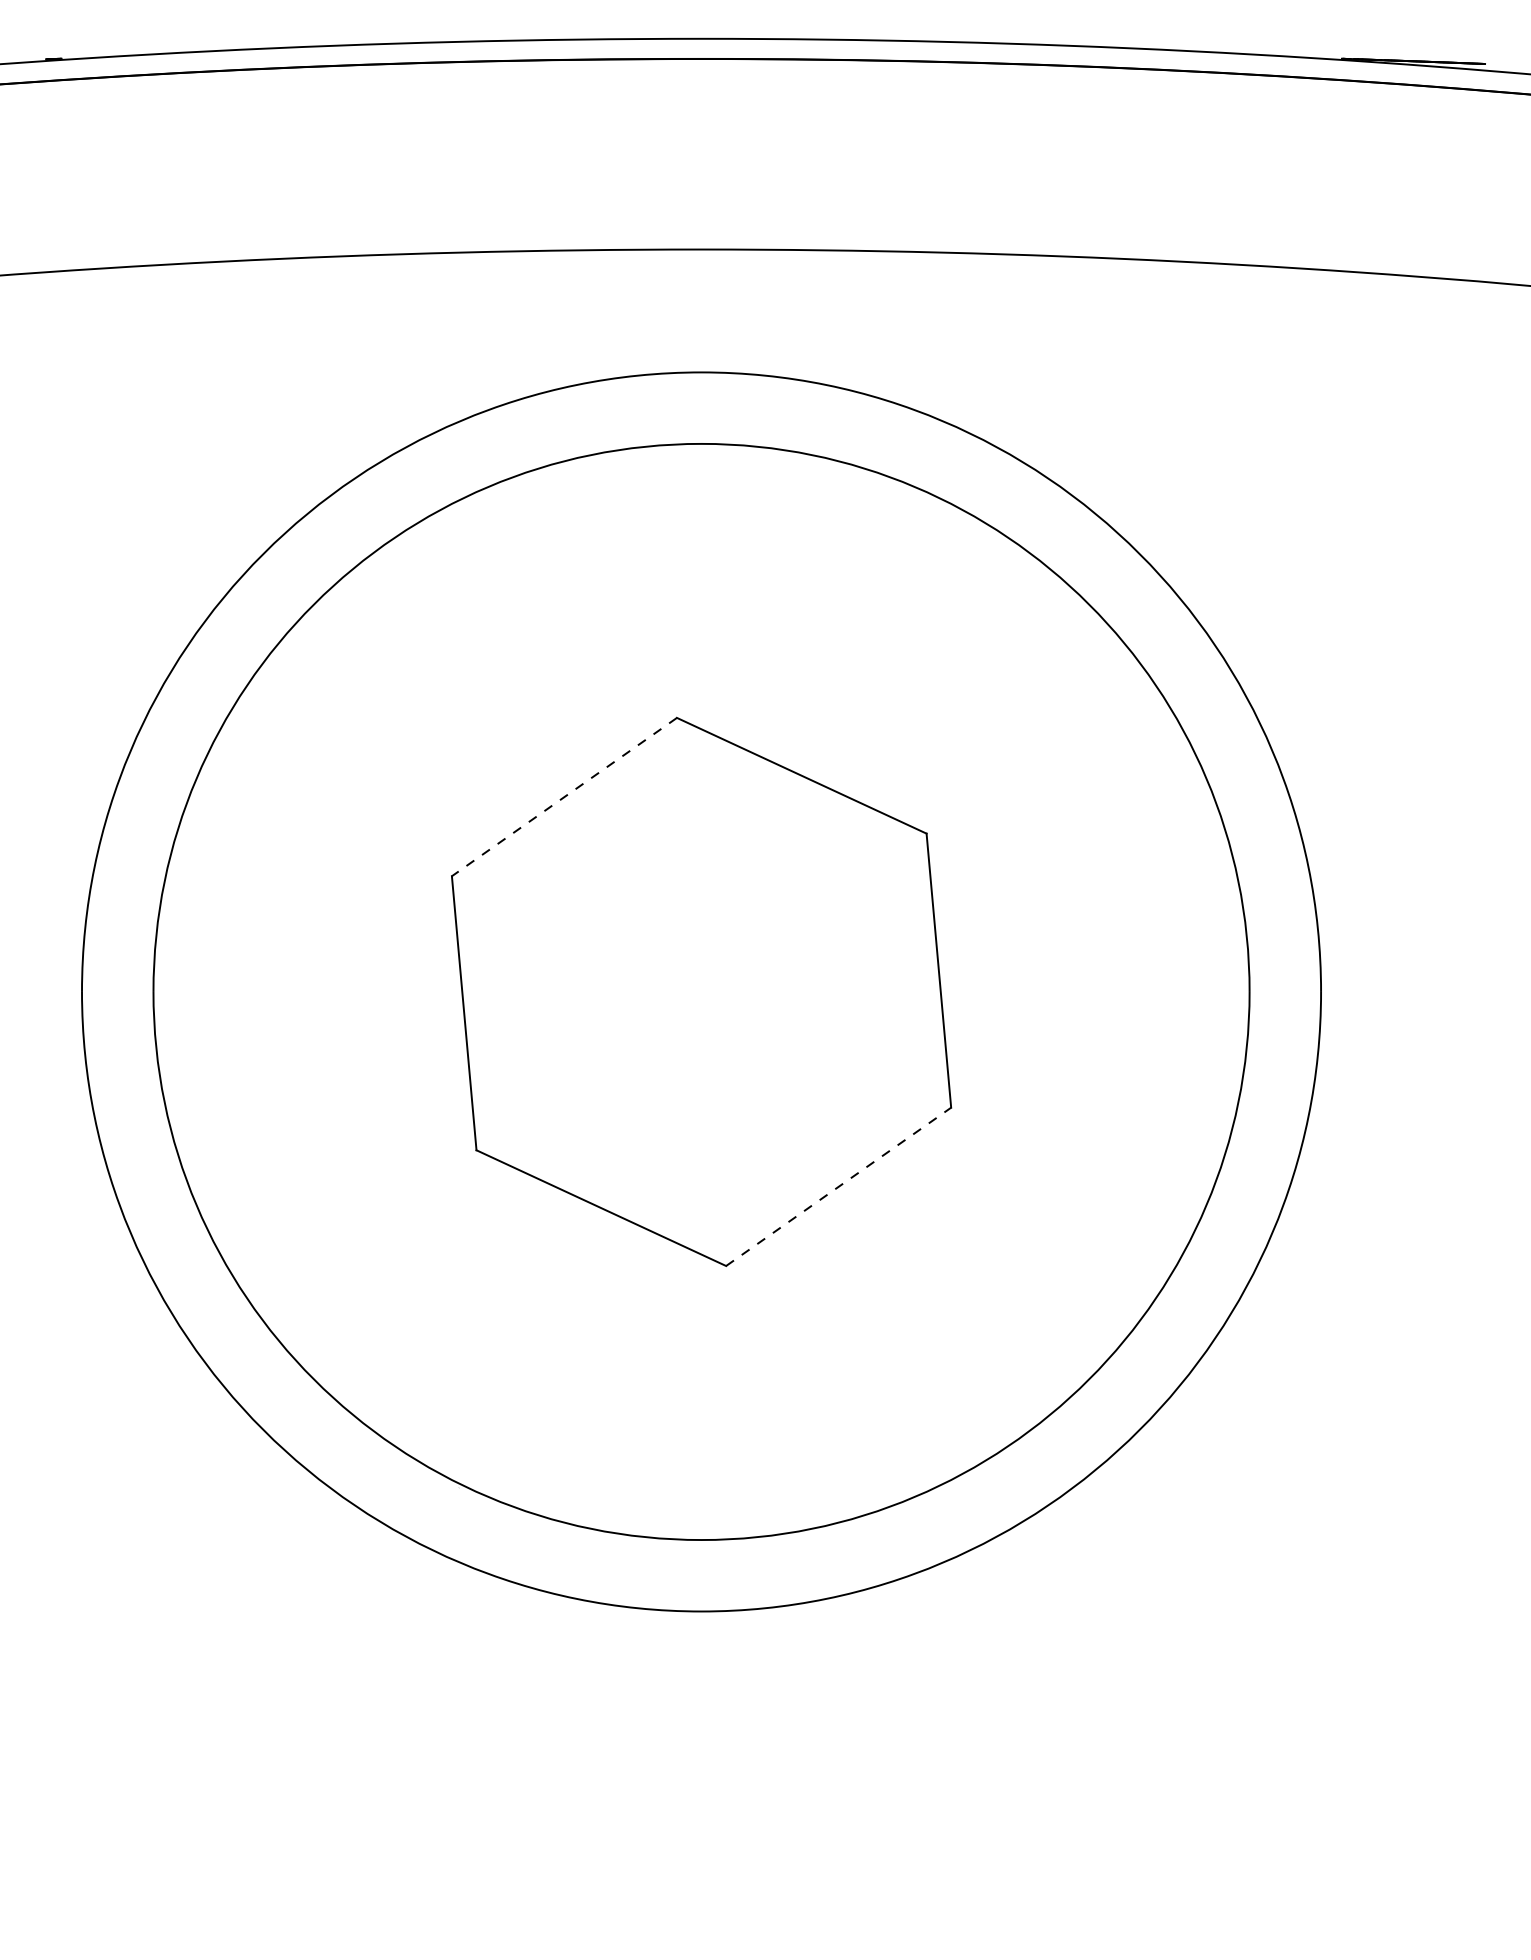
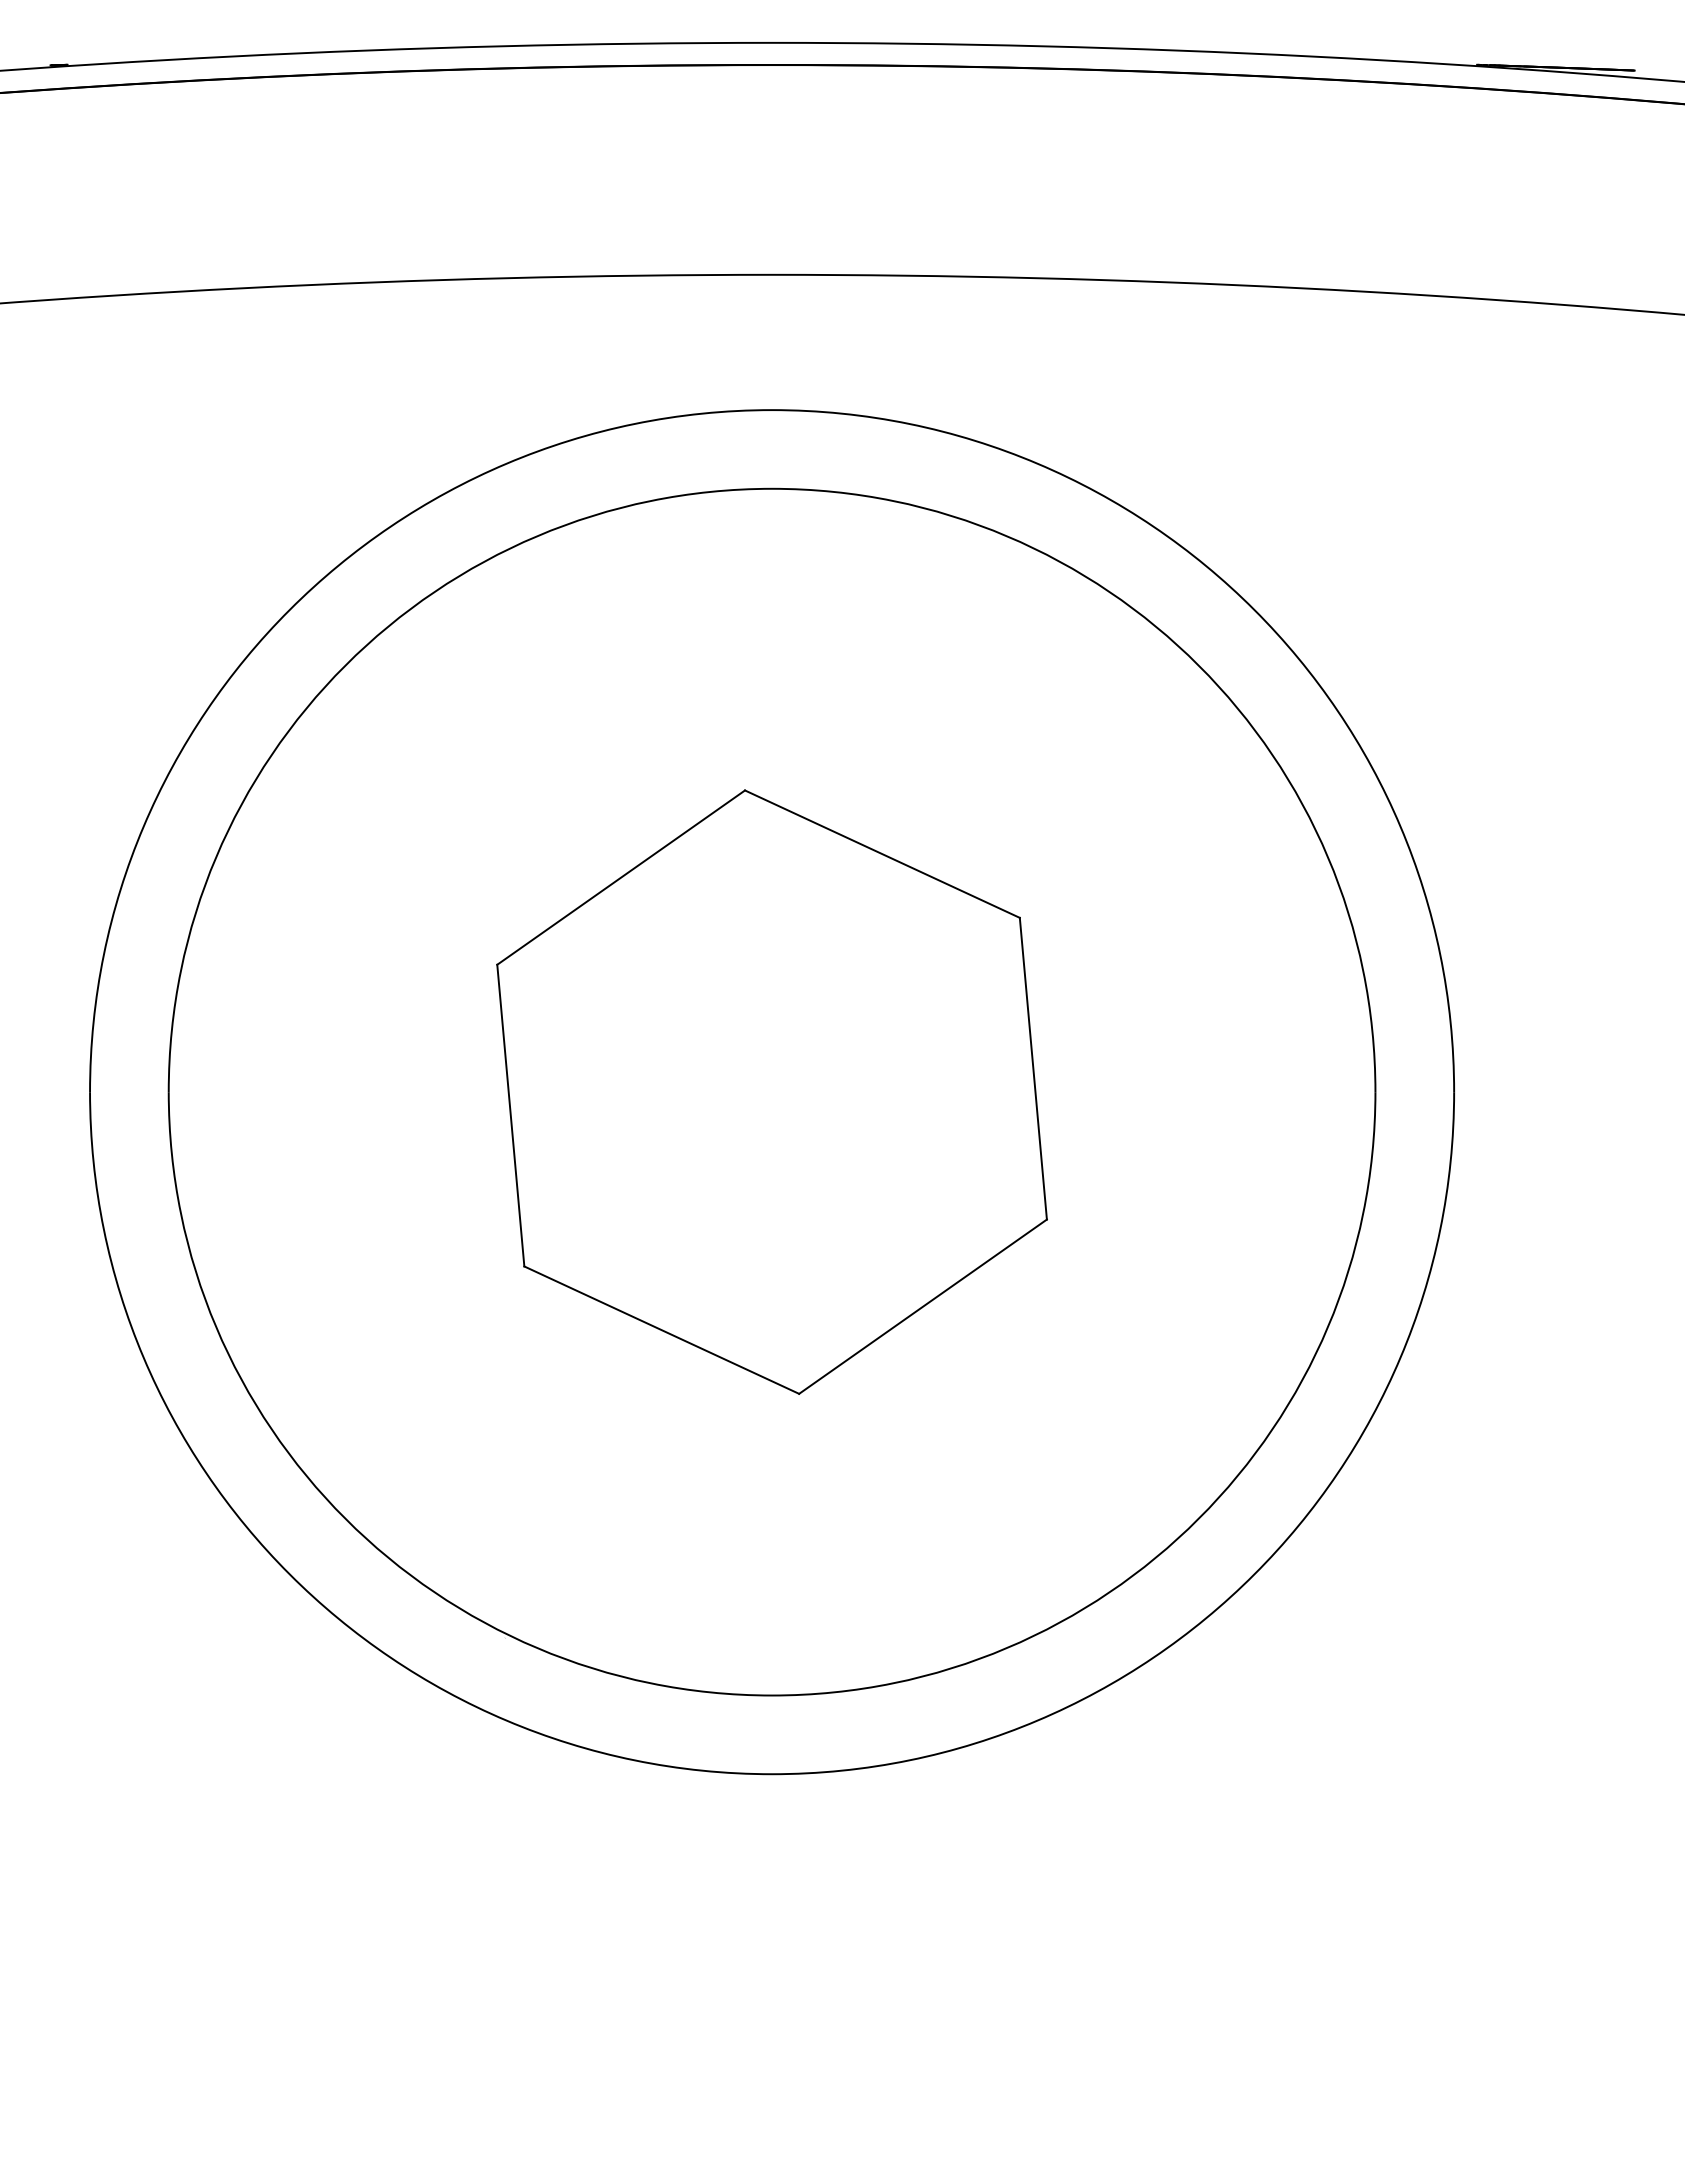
line: (564, 797) -> (621, 878), dashed -> solid
line: (838, 1186) -> (922, 1306), dashed -> solid

